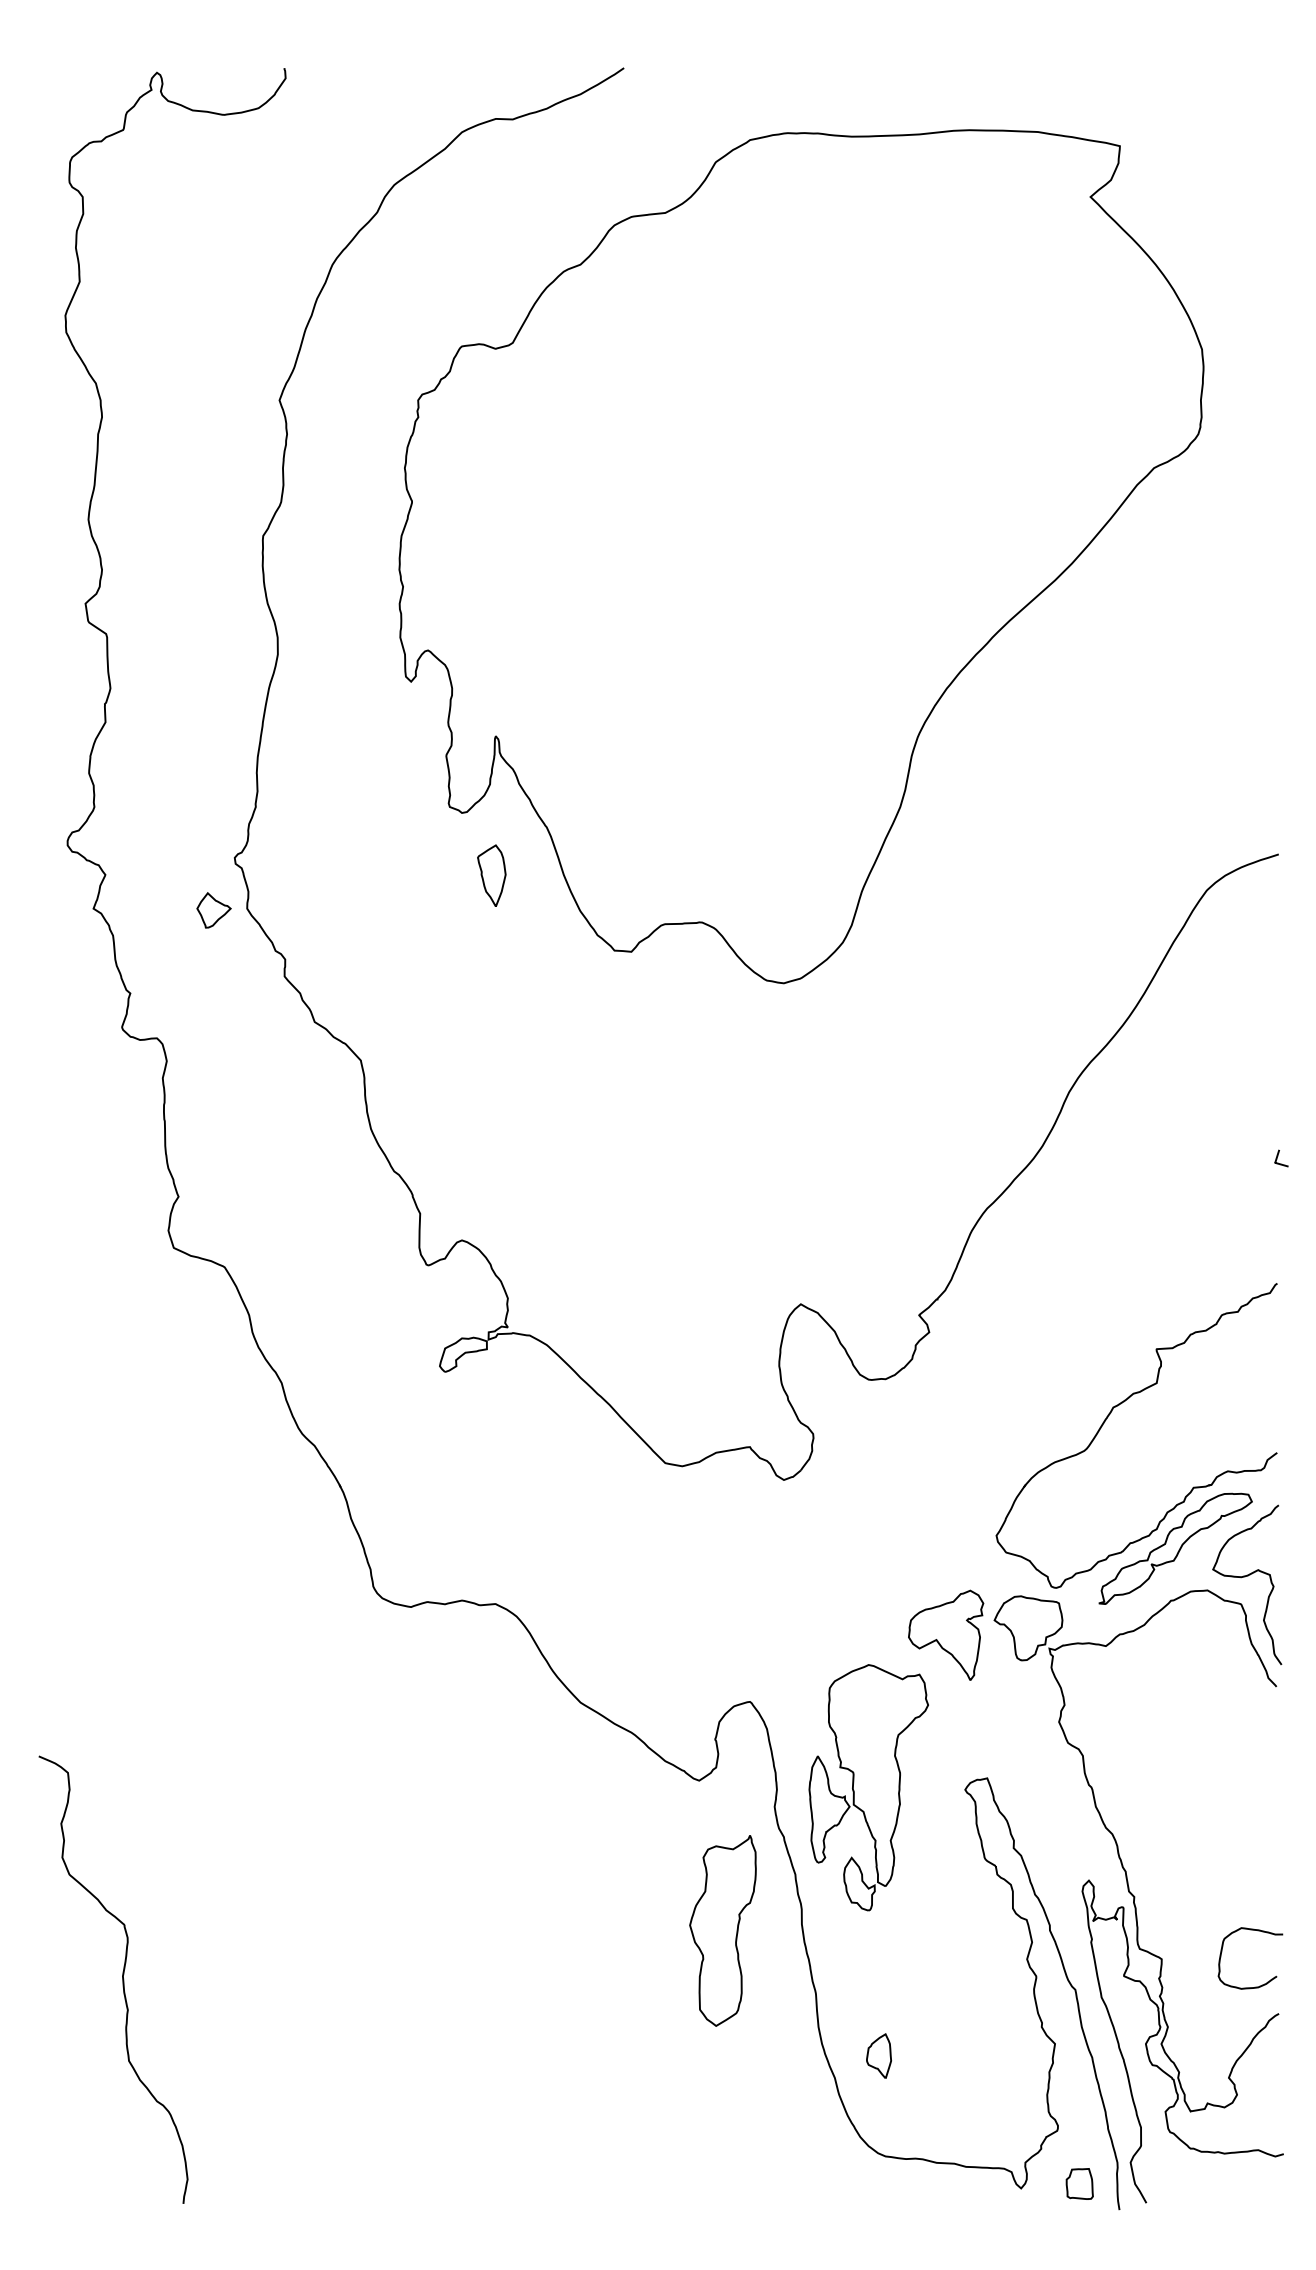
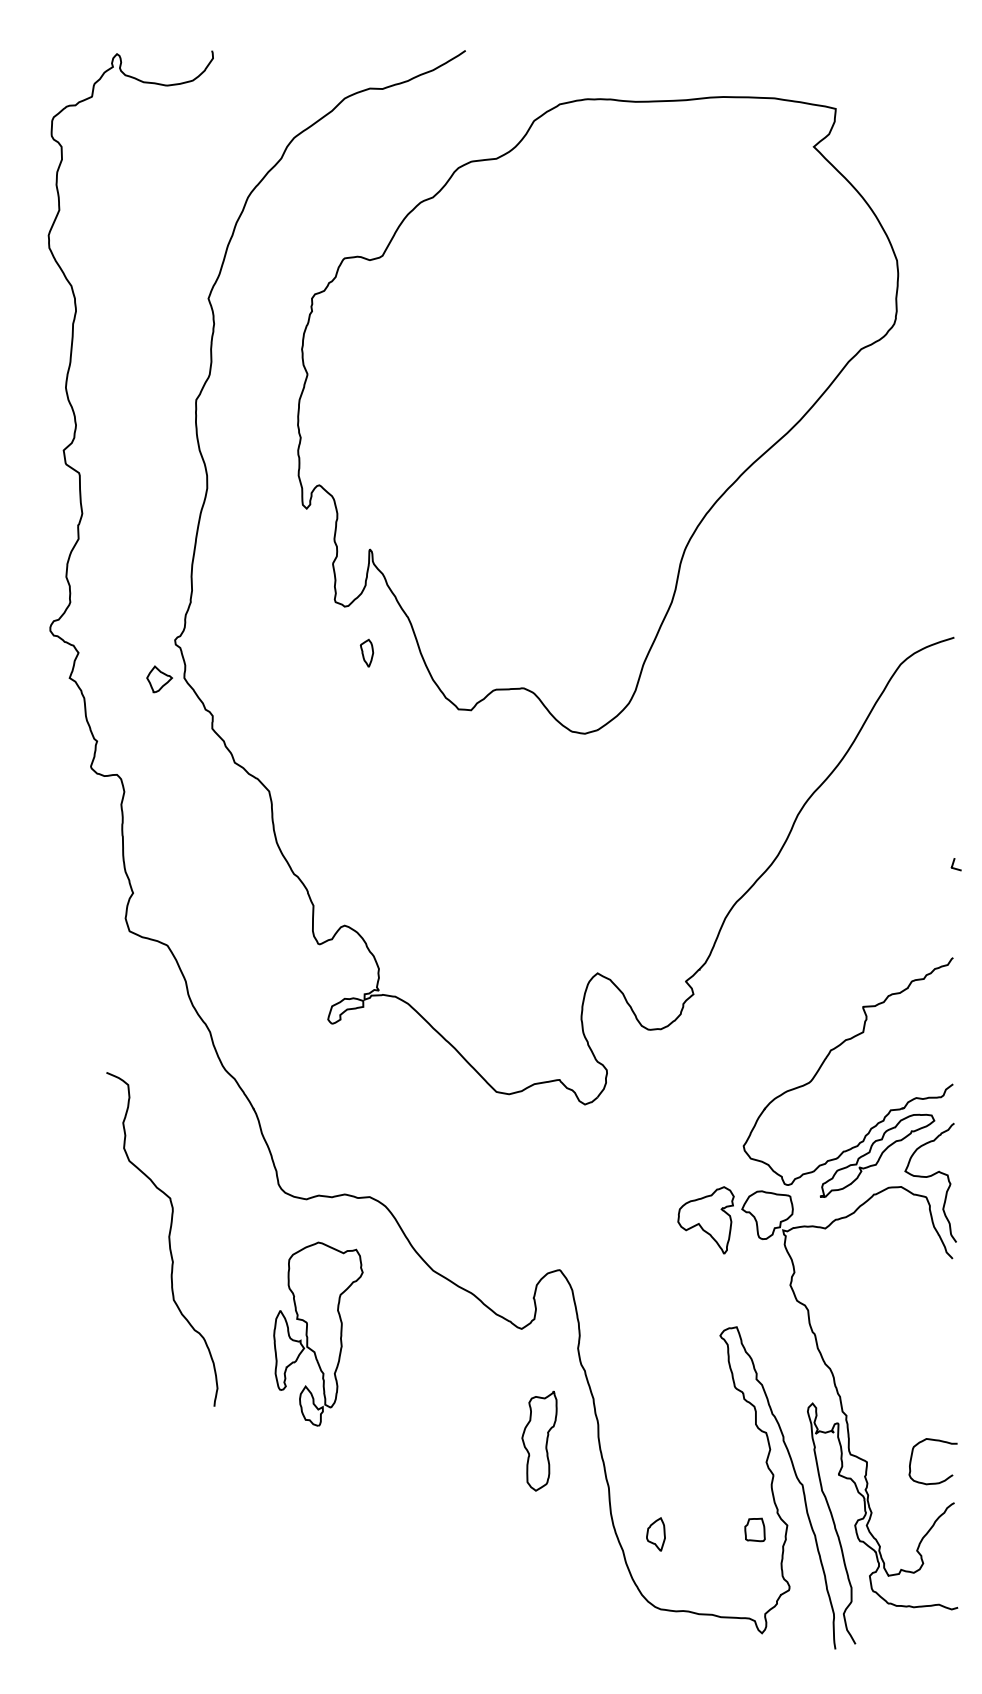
part: (491, 875) -> (366, 653), size x0.6
part: (868, 1787) -> (318, 1334), moved
part: (722, 1930) -> (539, 1440), size x0.7
curve: (122, 1979) -> (168, 1239), moved
part: (1079, 2183) -> (754, 1529), moved

